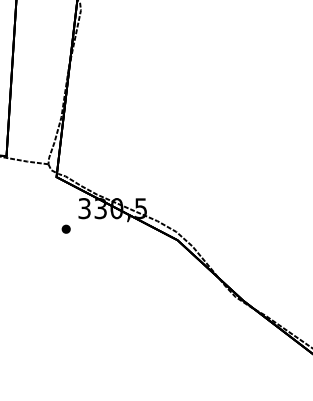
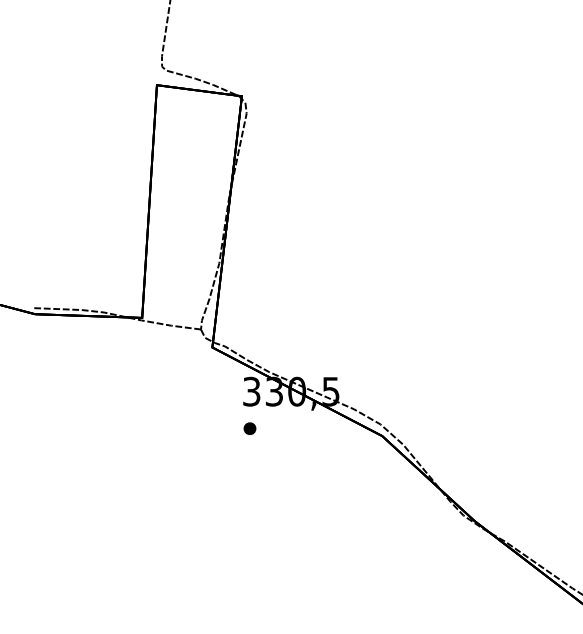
part: (65, 229) -> (249, 428), moved

